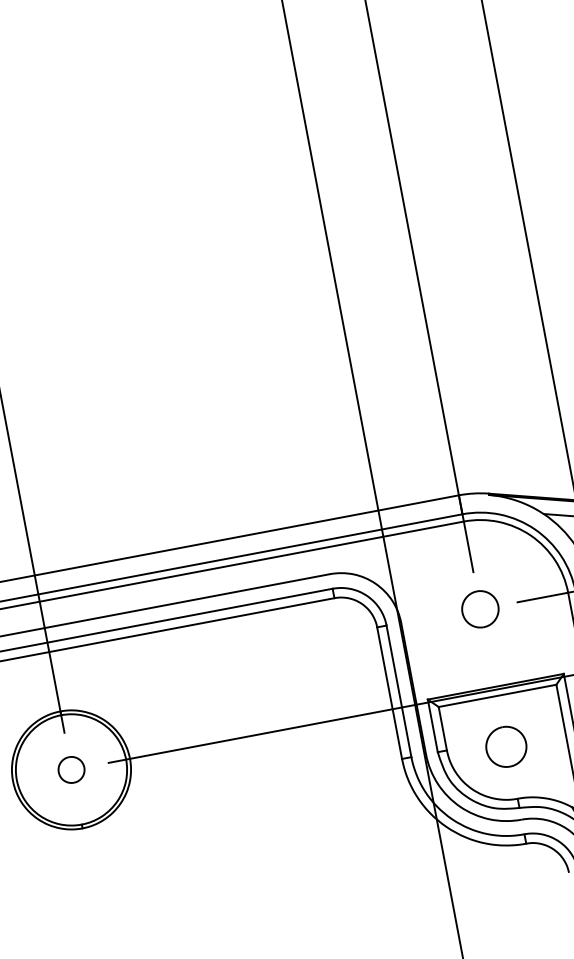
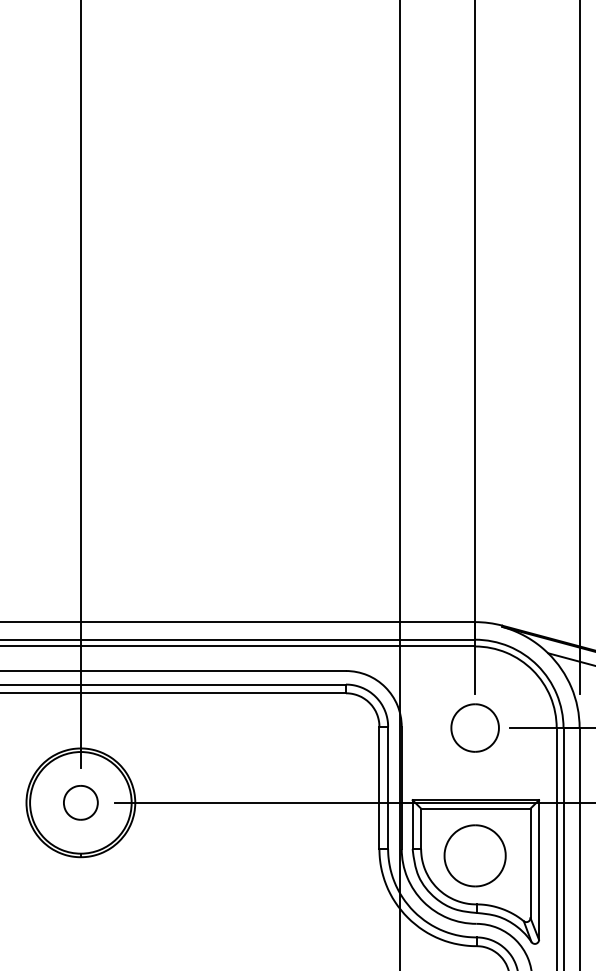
part: (479, 608) -> (474, 727), size x1.43
part: (505, 746) -> (474, 855), size x1.67
part: (71, 769) -> (80, 802), size x1.43

